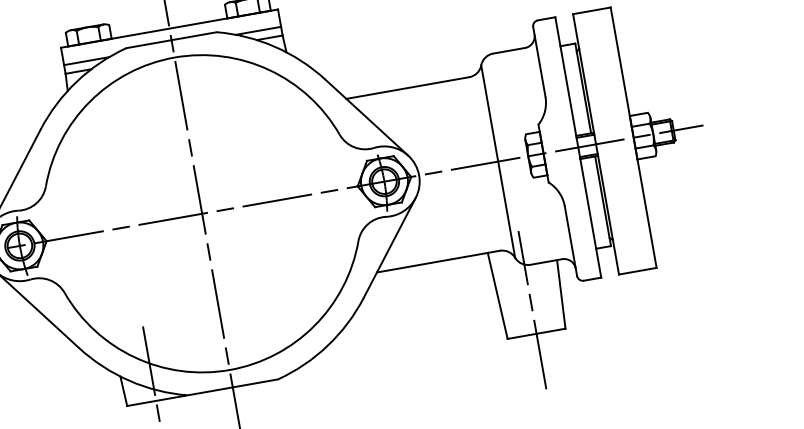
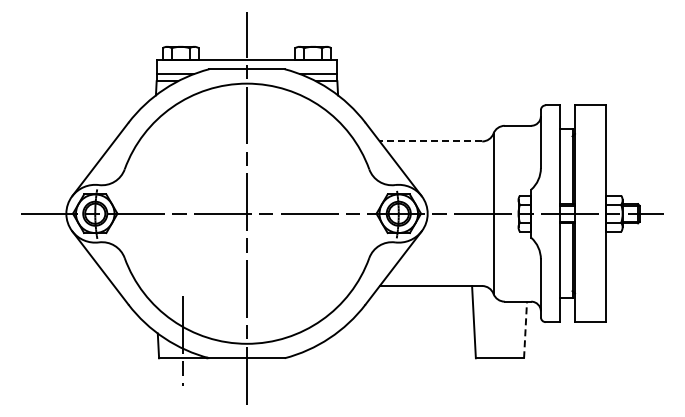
line: (407, 88) -> (430, 141), solid -> dashed
line: (561, 293) -> (525, 329), solid -> dashed
line: (531, 310) -> (499, 338), removed

